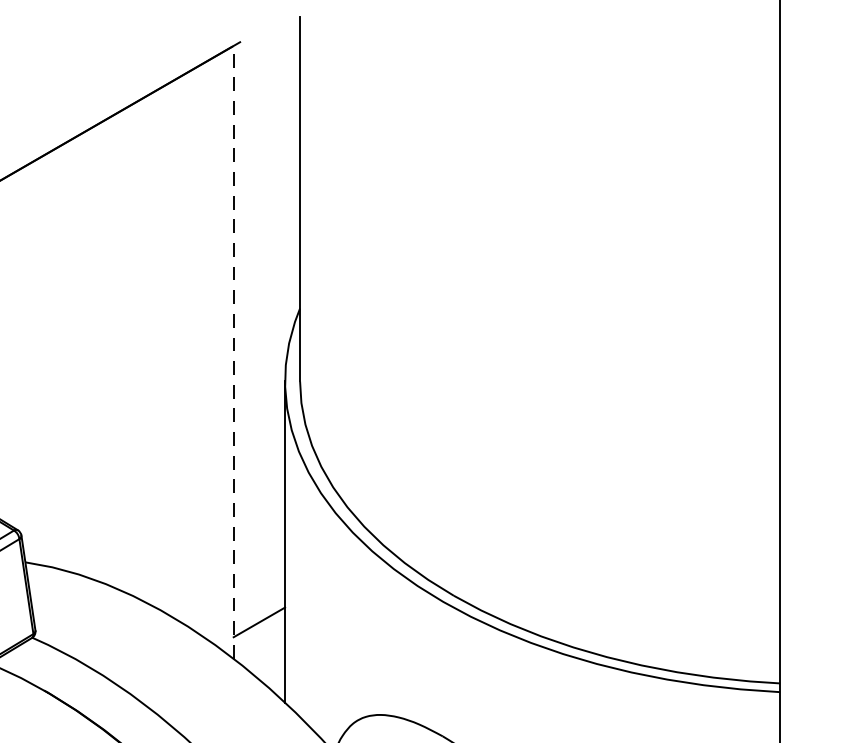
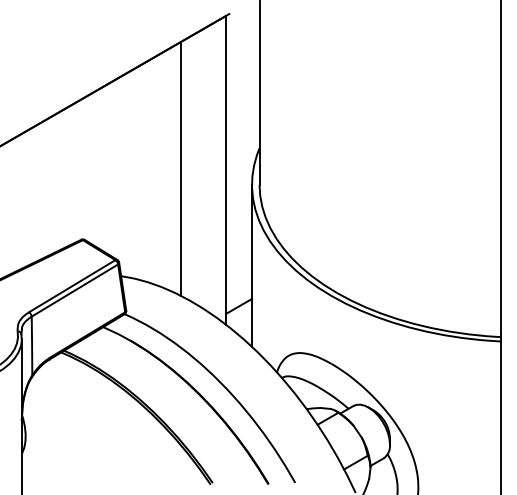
line: (143, 348) -> (180, 168), added
line: (234, 350) -> (226, 169), dashed -> solid

